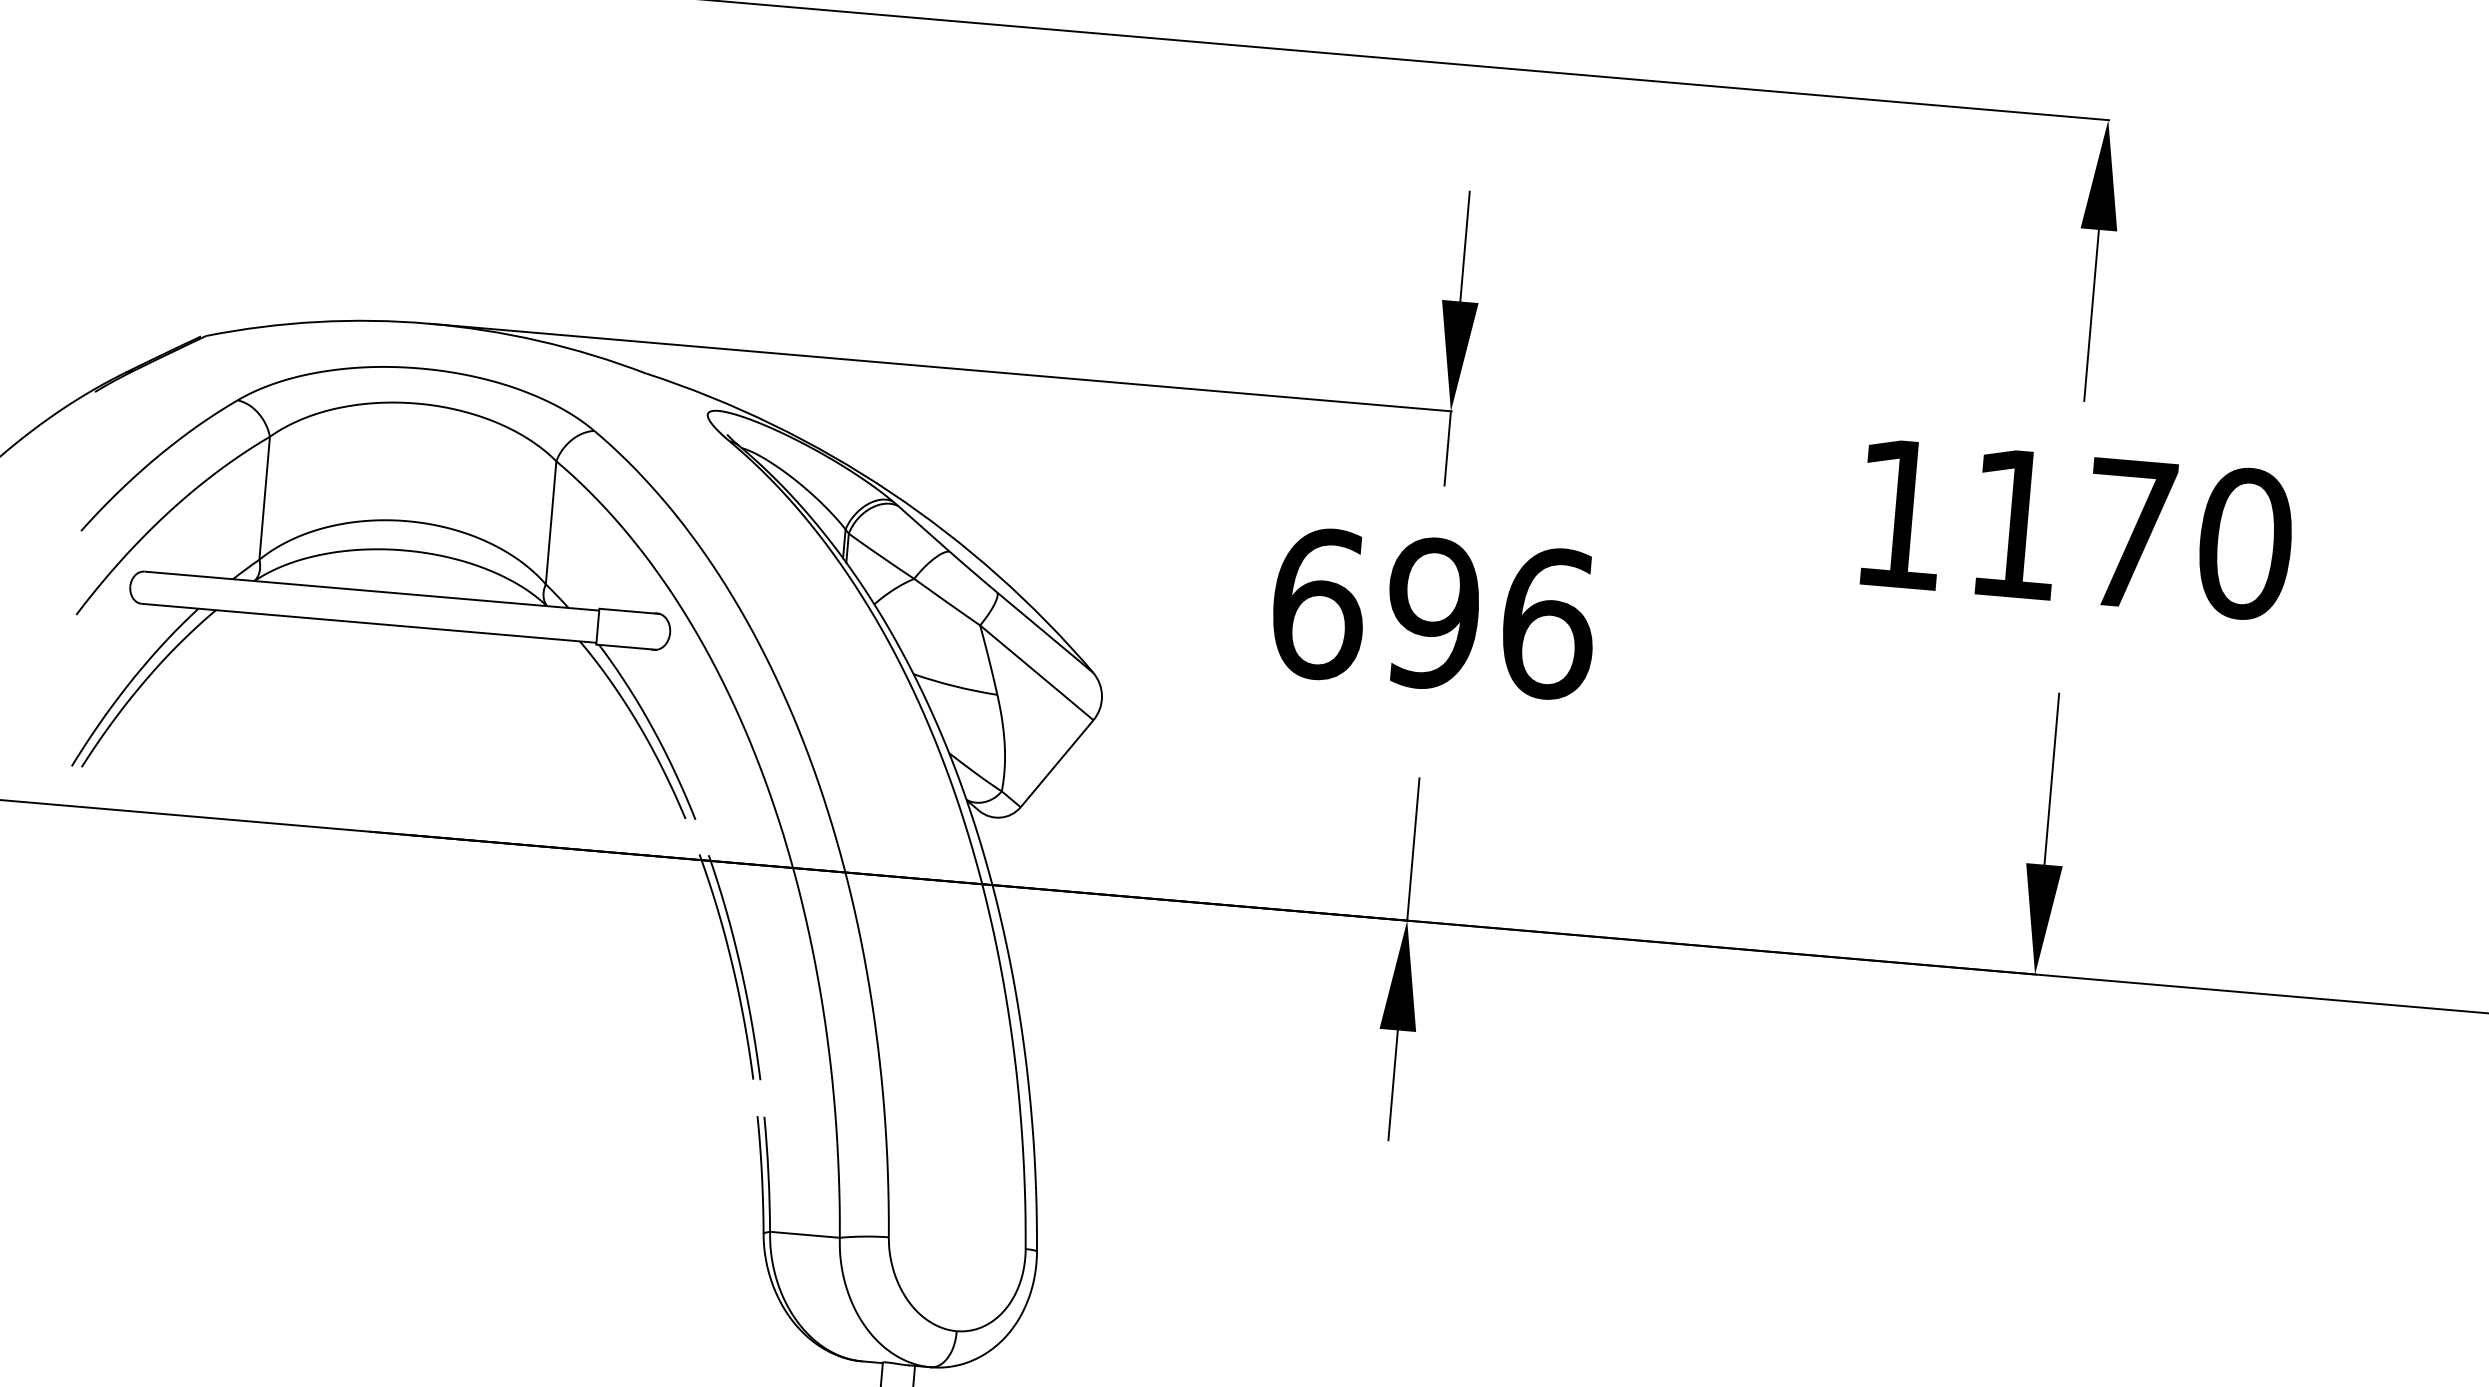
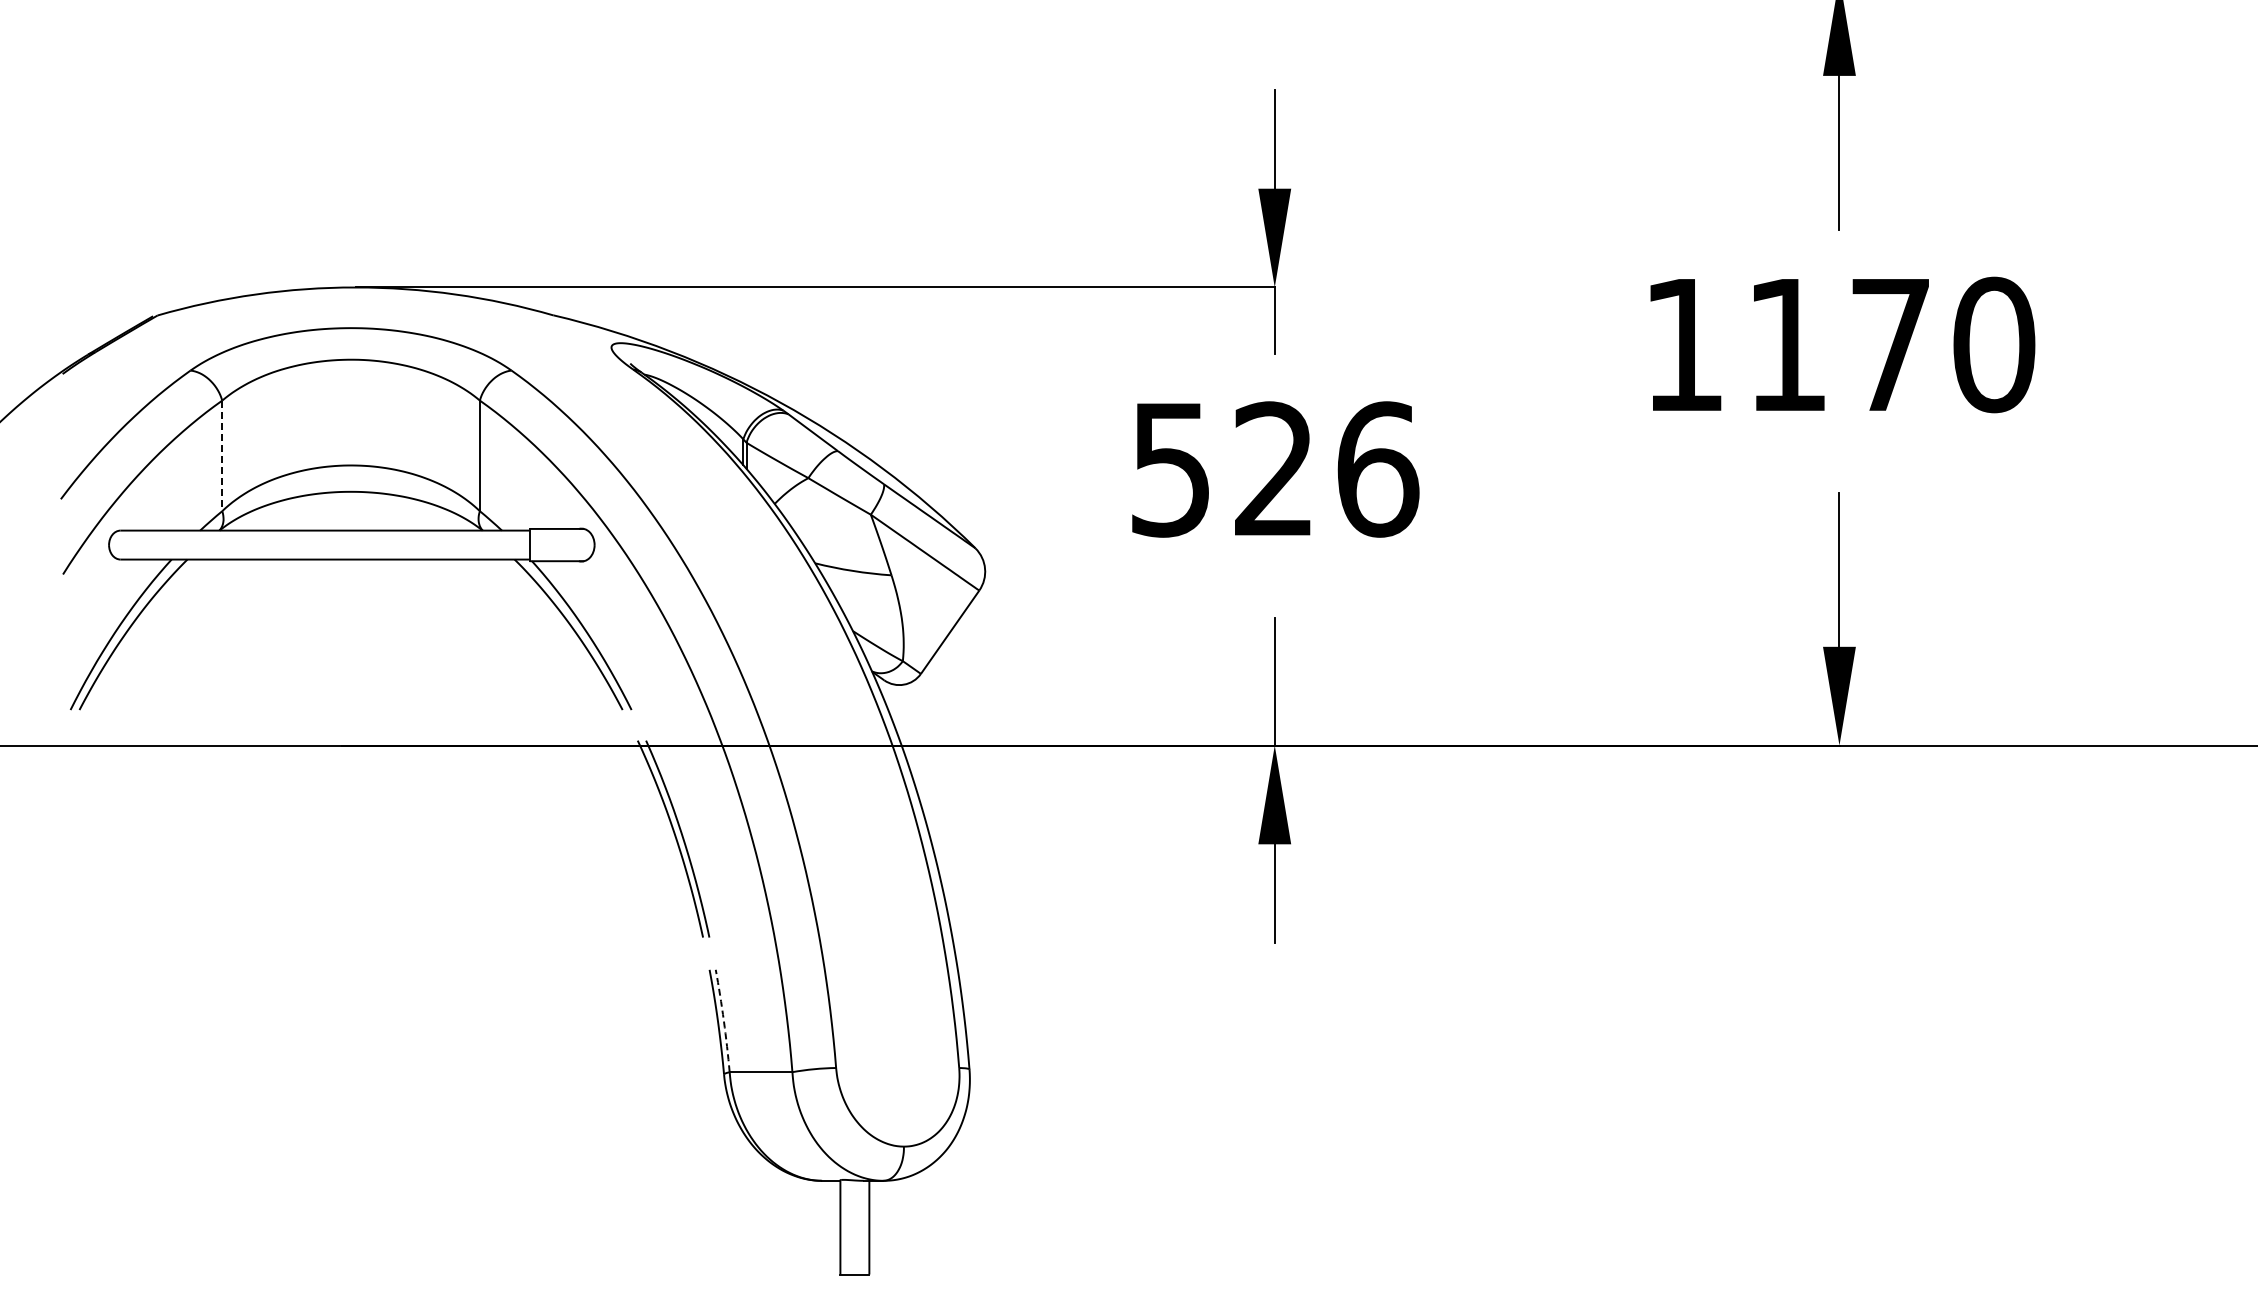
line: (264, 498) -> (222, 456), solid -> dashed
text: (1375, 608) -> (1222, 469), 696 -> 526
arc: (768, 1173) -> (723, 1020), solid -> dashed

